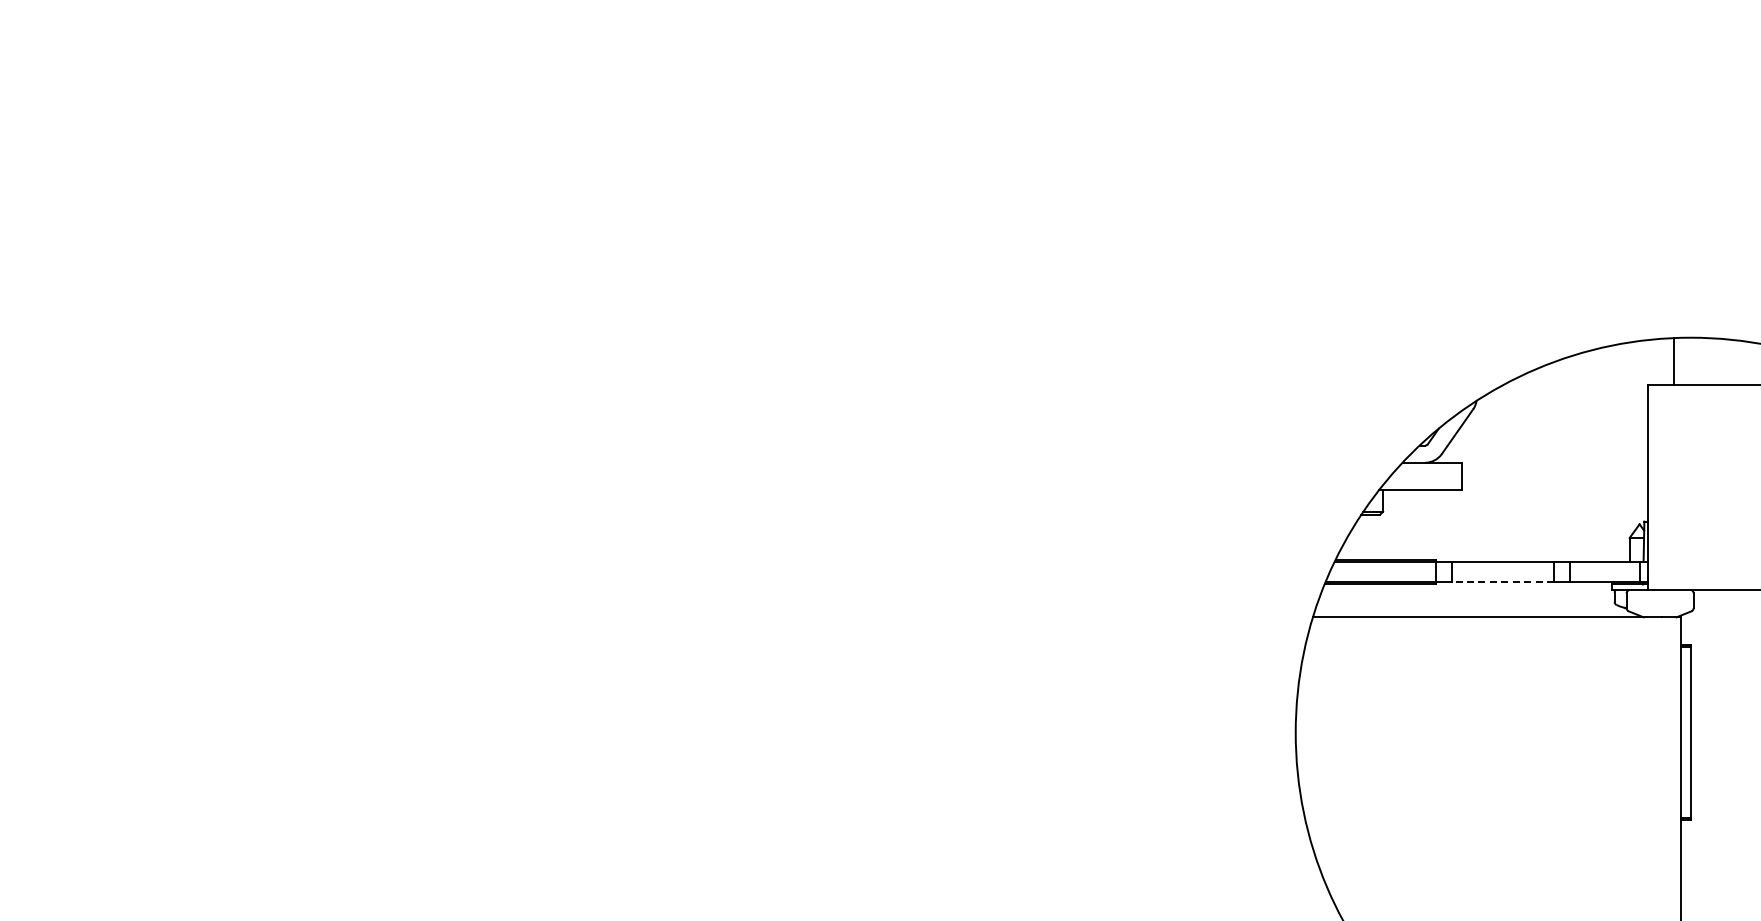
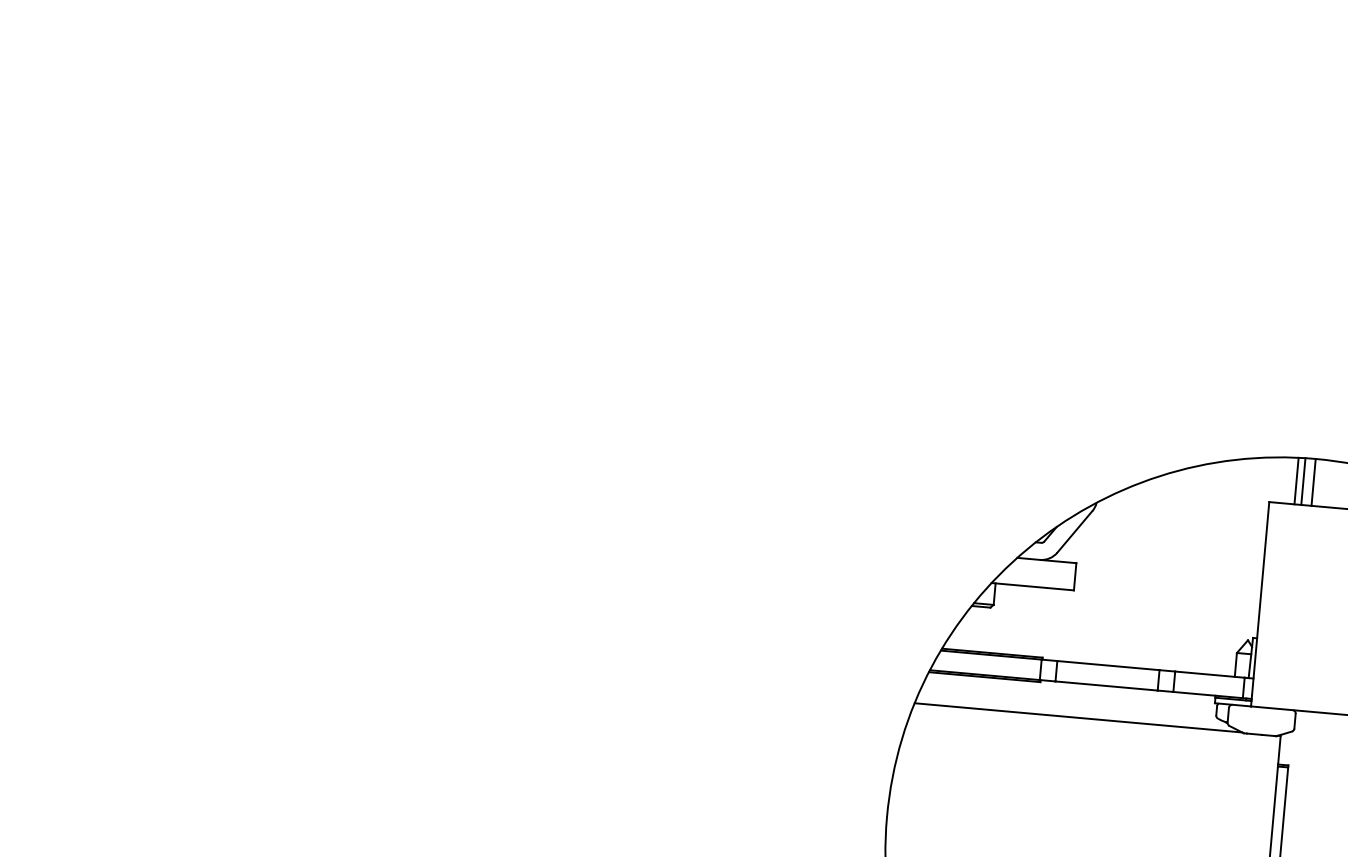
line: (1680, 360) -> (1303, 480), added
line: (1690, 360) -> (1313, 481), added
line: (1502, 582) -> (1106, 686), dashed -> solid

